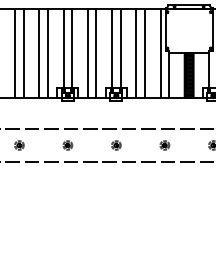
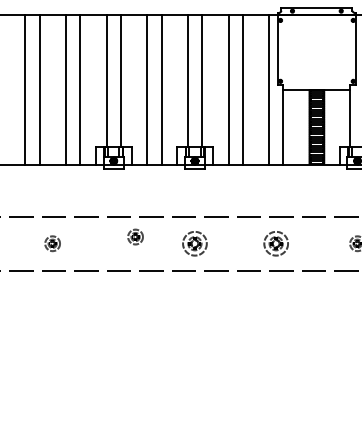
part: (19, 145) -> (52, 243), moved
part: (67, 145) -> (134, 237), moved
part: (116, 145) -> (195, 243), size x1.6
part: (164, 145) -> (275, 243), size x1.6

